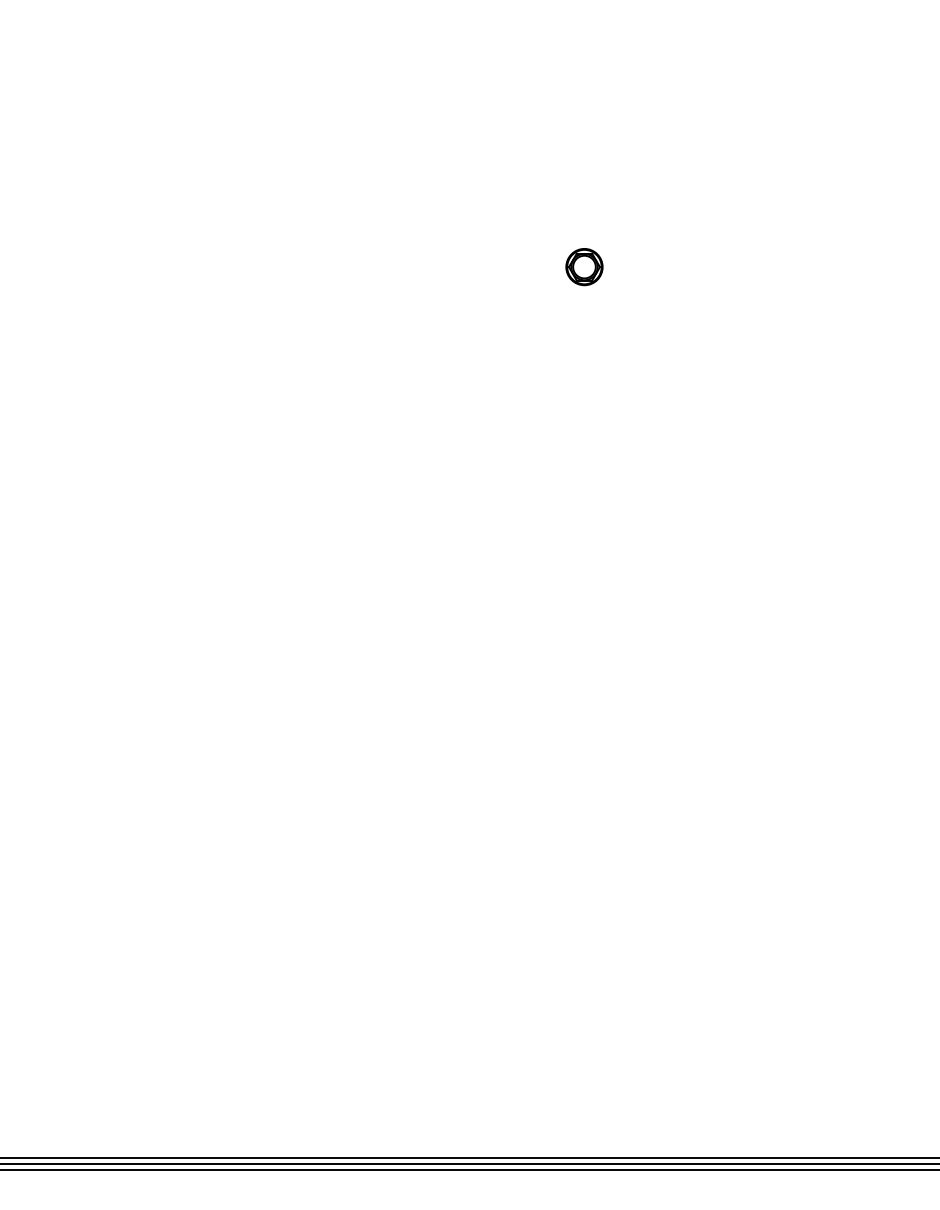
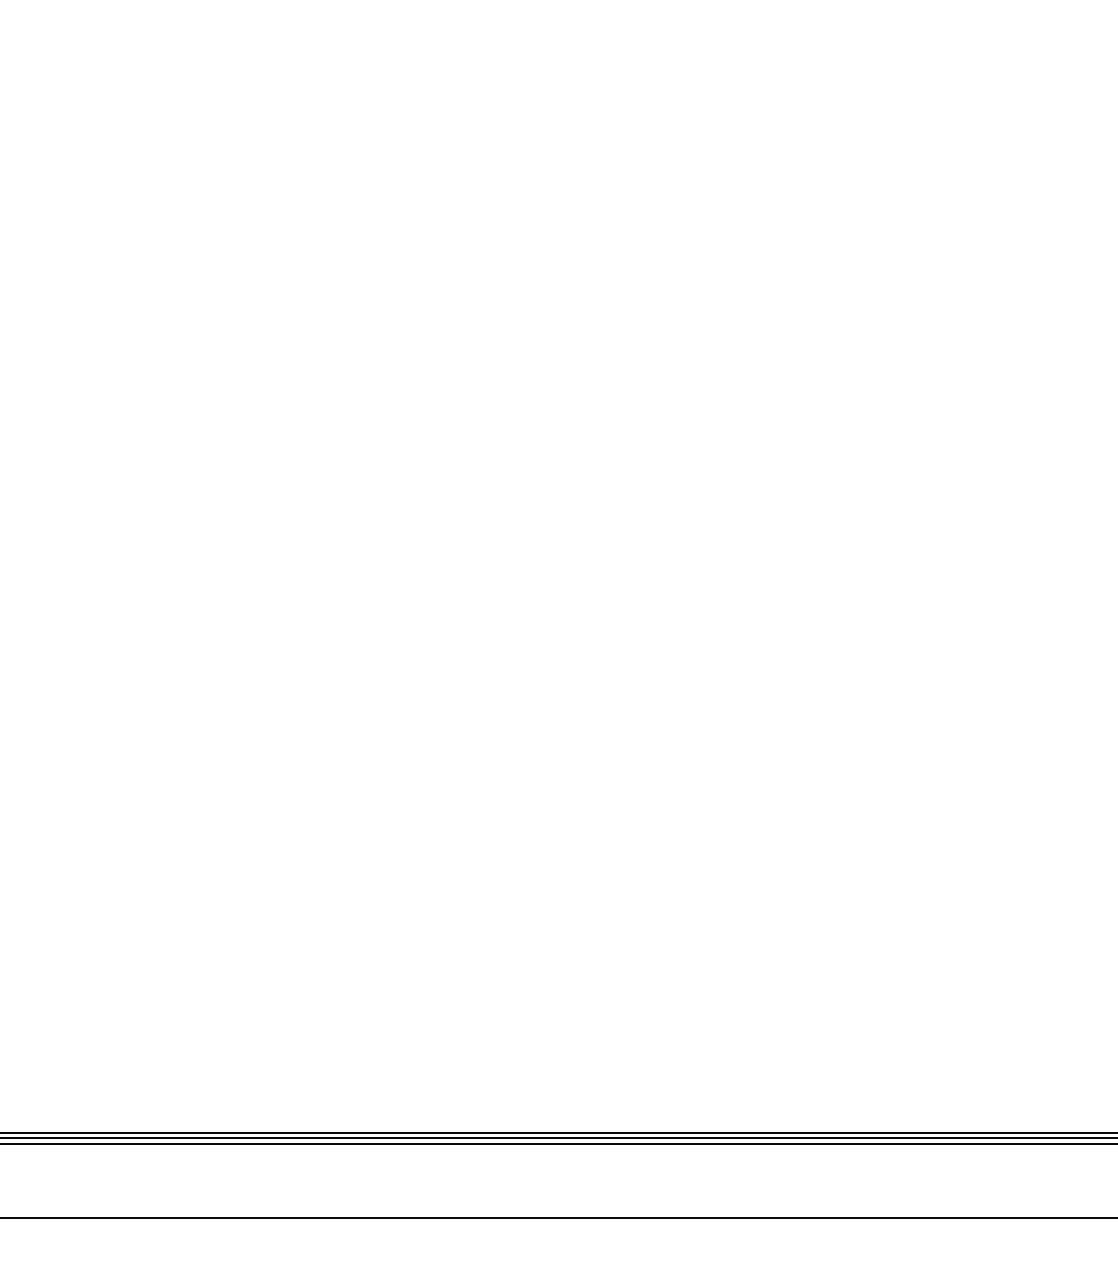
part: (584, 266) -> (780, 241), removed

